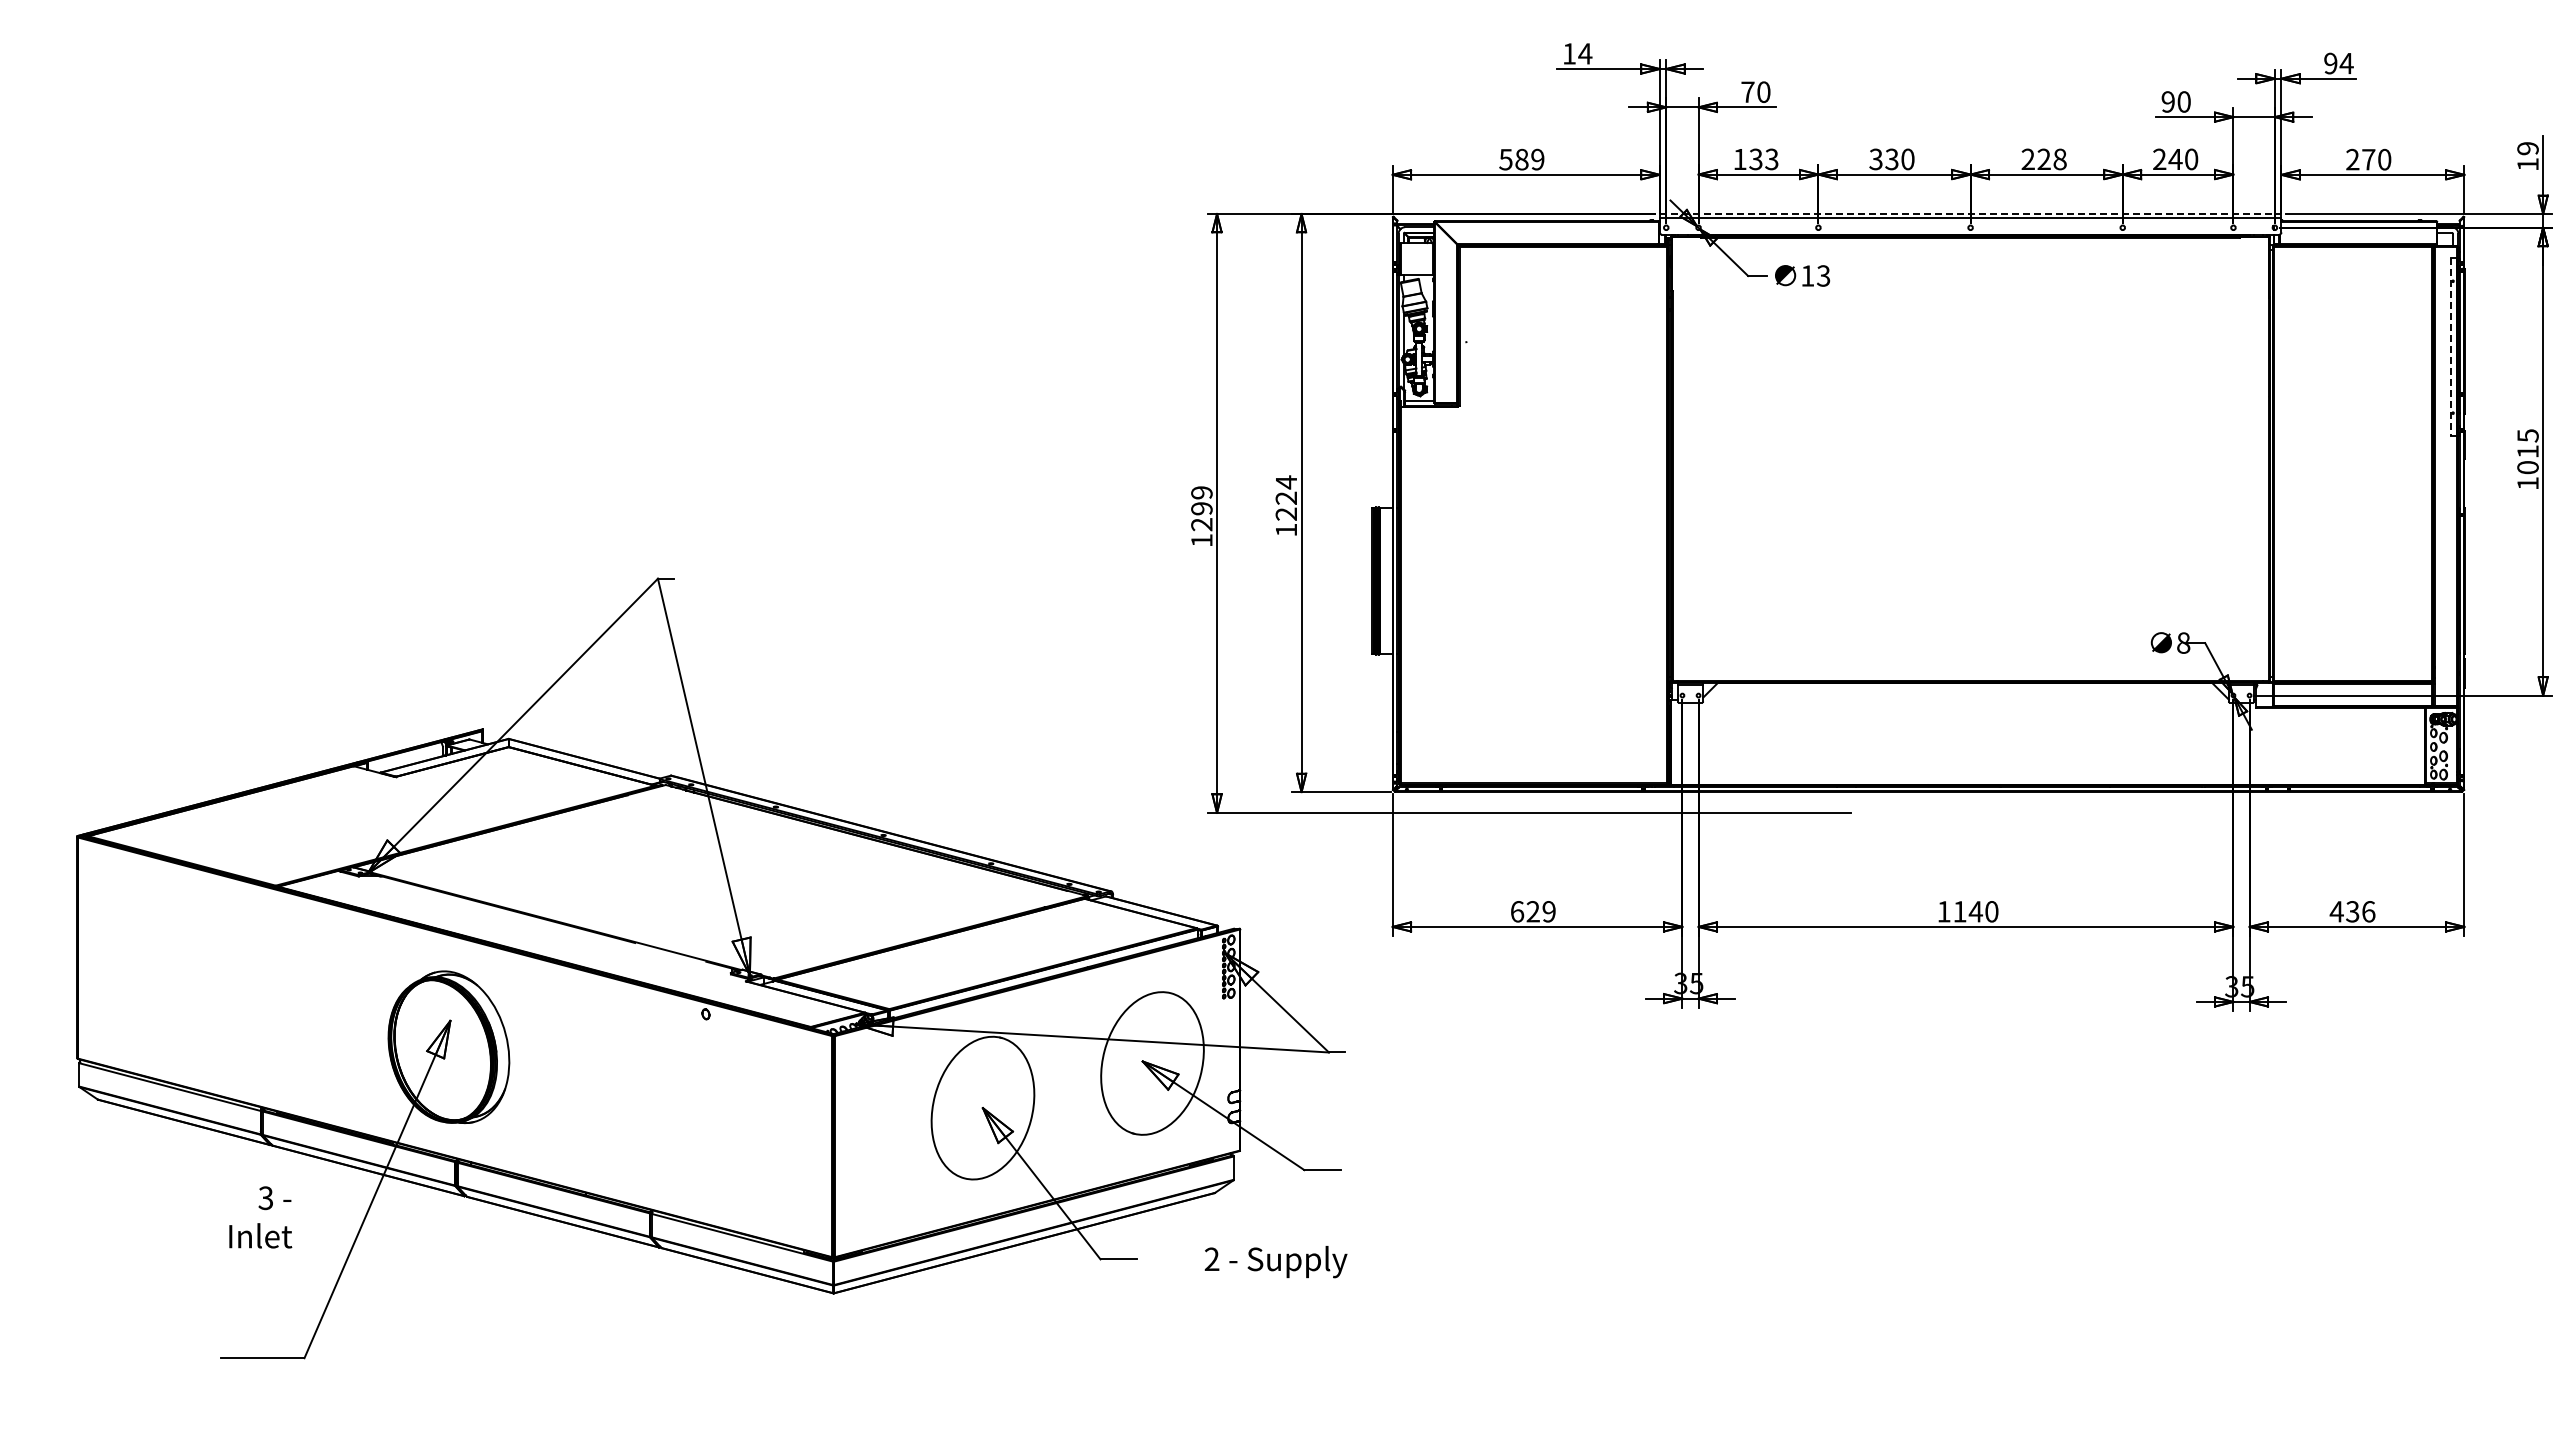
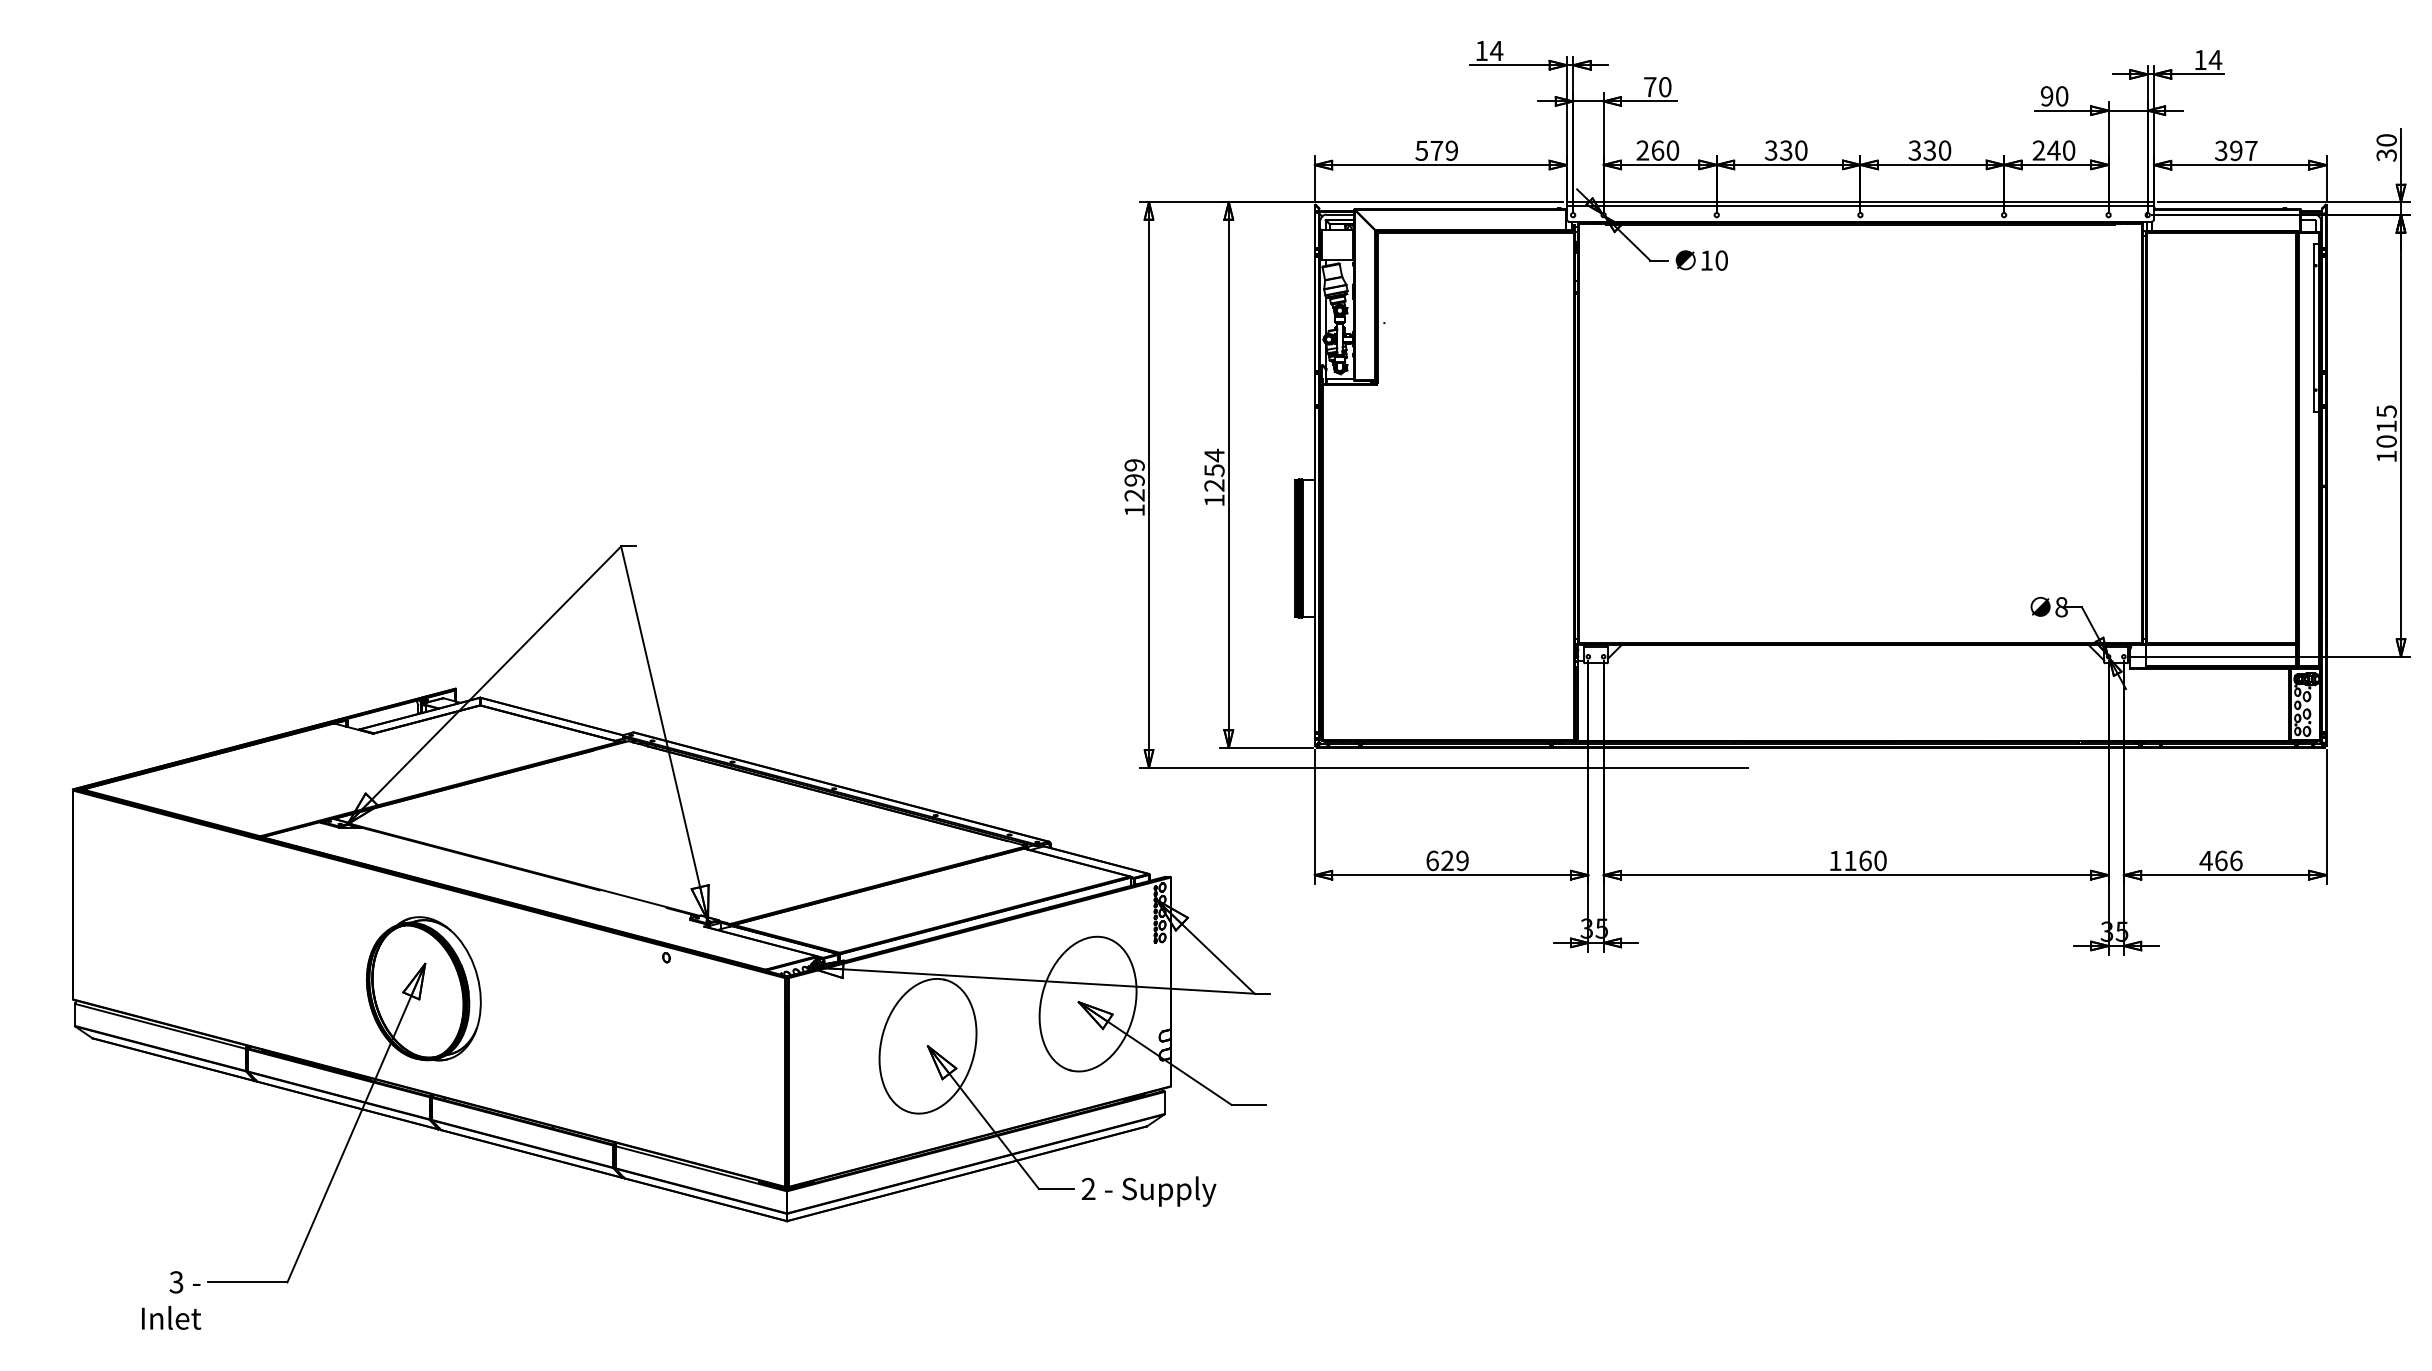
text: (2330, 63) -> (2200, 60), 94 -> 14
text: (2527, 156) -> (2386, 147), 19 -> 30
text: (1521, 159) -> (1436, 150), 589 -> 579
text: (1755, 159) -> (1657, 150), 133 -> 260
text: (2043, 159) -> (1929, 150), 228 -> 330
text: (2368, 159) -> (2236, 150), 270 -> 397
line: (1970, 213) -> (1860, 201), dashed -> solid
text: (1823, 275) -> (1721, 260), 13 -> 10
line: (2451, 347) -> (2314, 328), dashed -> solid
text: (1286, 498) -> (1214, 470), 1224 -> 1254
text: (1975, 911) -> (1865, 860), 1140 -> 1160
text: (2352, 911) -> (2220, 860), 436 -> 466
text: (260, 1217) -> (171, 1300), moved
text: (1275, 1262) -> (1148, 1192), moved

